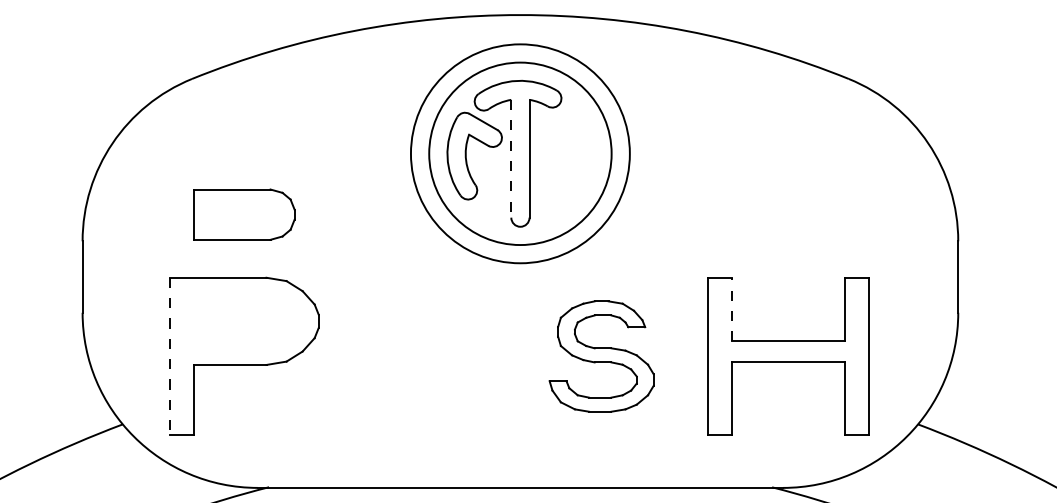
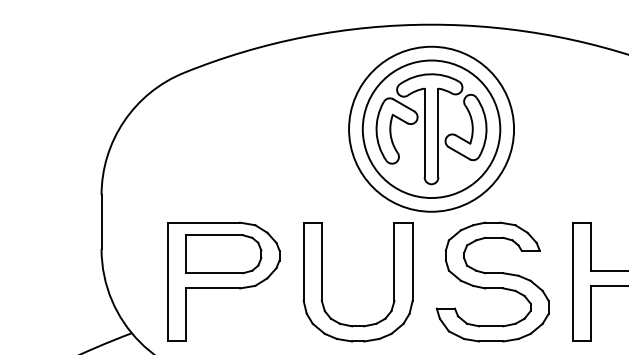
part: (574, 151) -> (472, 127), added
line: (511, 158) -> (424, 132), dashed -> solid
part: (244, 214) -> (223, 254), moved
line: (732, 309) -> (591, 246), dashed -> solid
line: (170, 356) -> (167, 282), dashed -> solid
part: (375, 356) -> (322, 282), added
part: (601, 356) -> (492, 282), size x1.43

